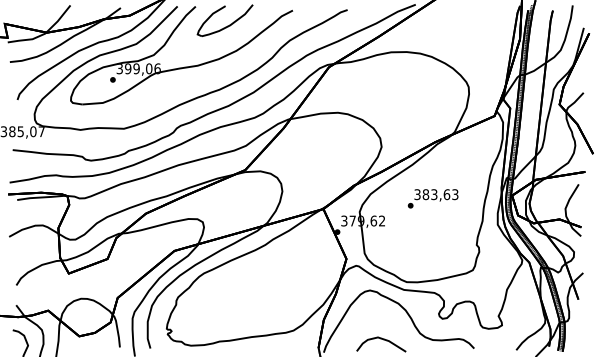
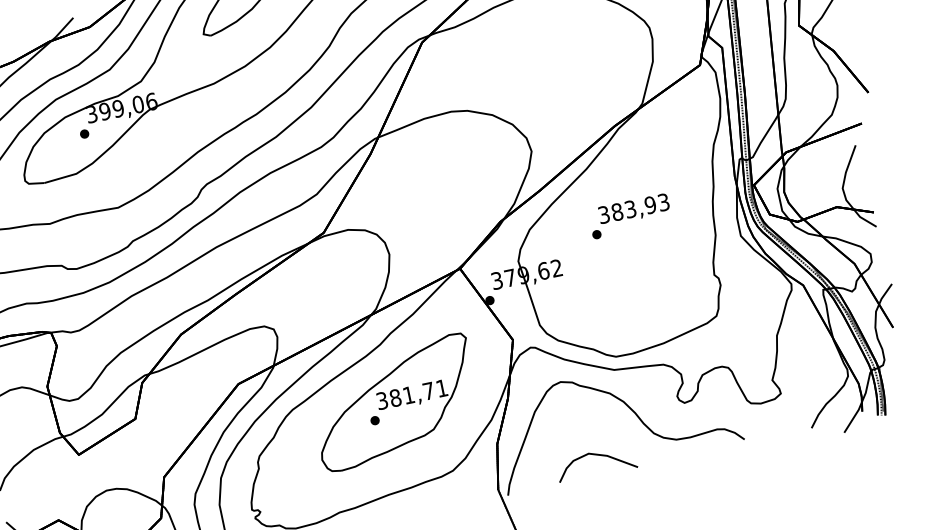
text: (446, 194) -> (649, 205), 383,63 -> 383,93
part: (266, 282) -> (394, 403), added

